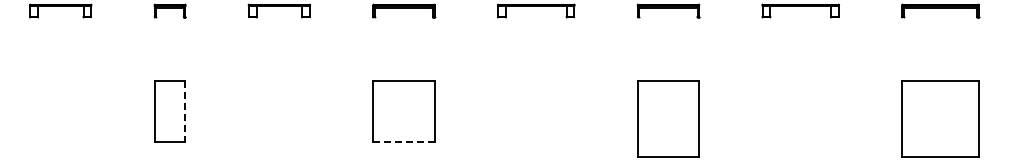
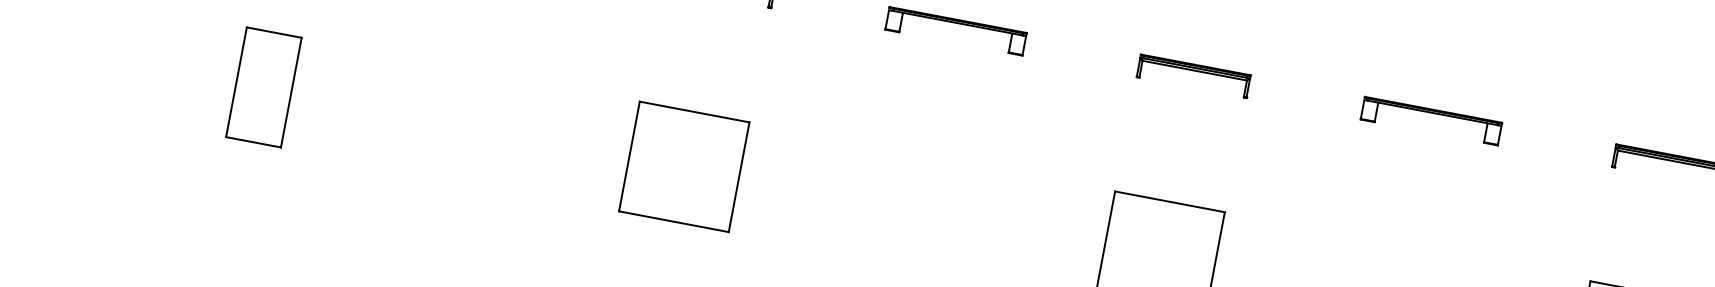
line: (185, 111) -> (291, 92), dashed -> solid
line: (404, 141) -> (674, 221), dashed -> solid

